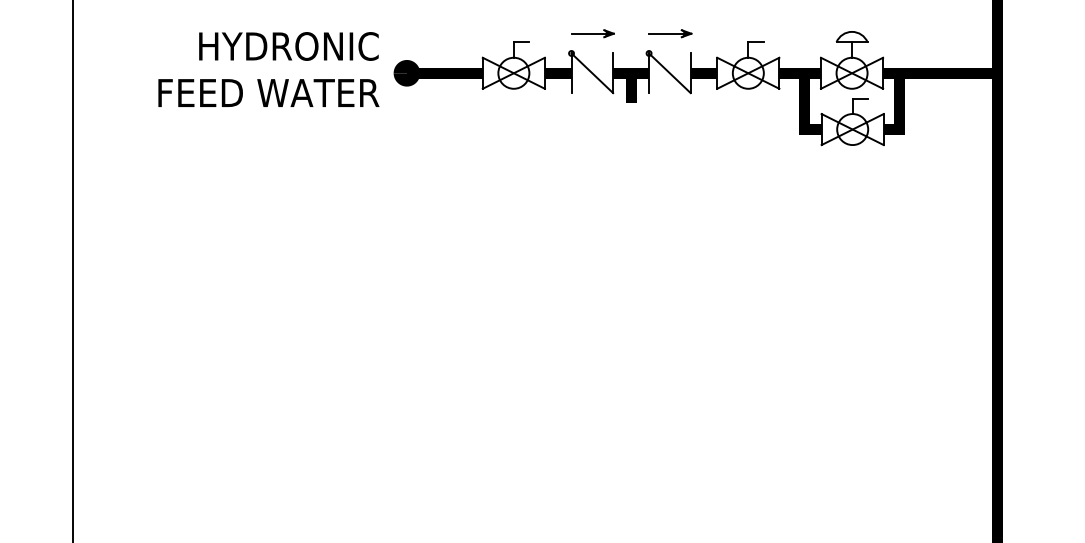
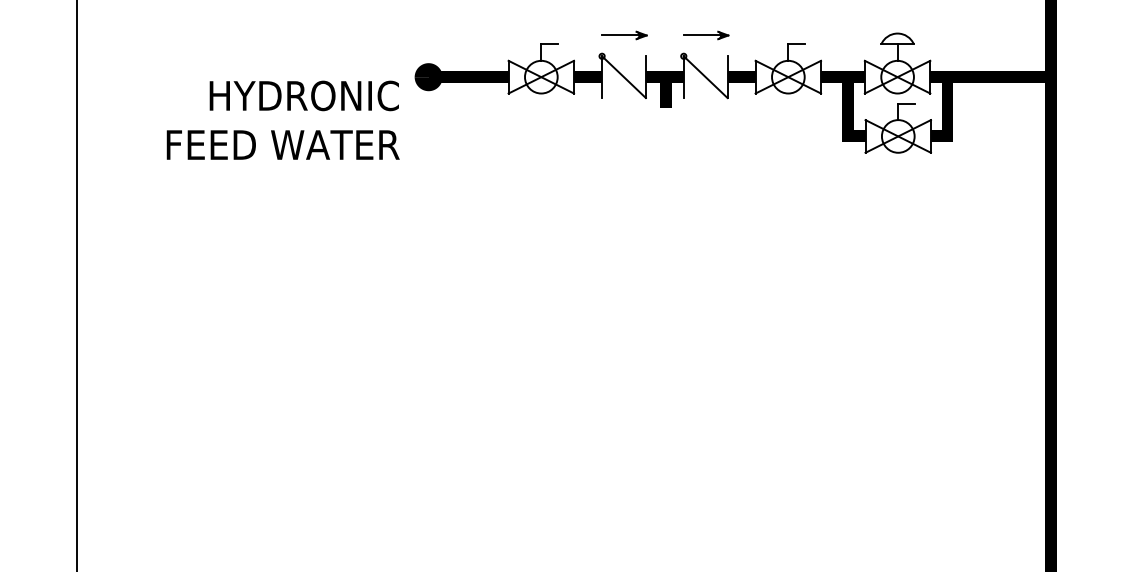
text: (268, 68) -> (282, 119), moved

